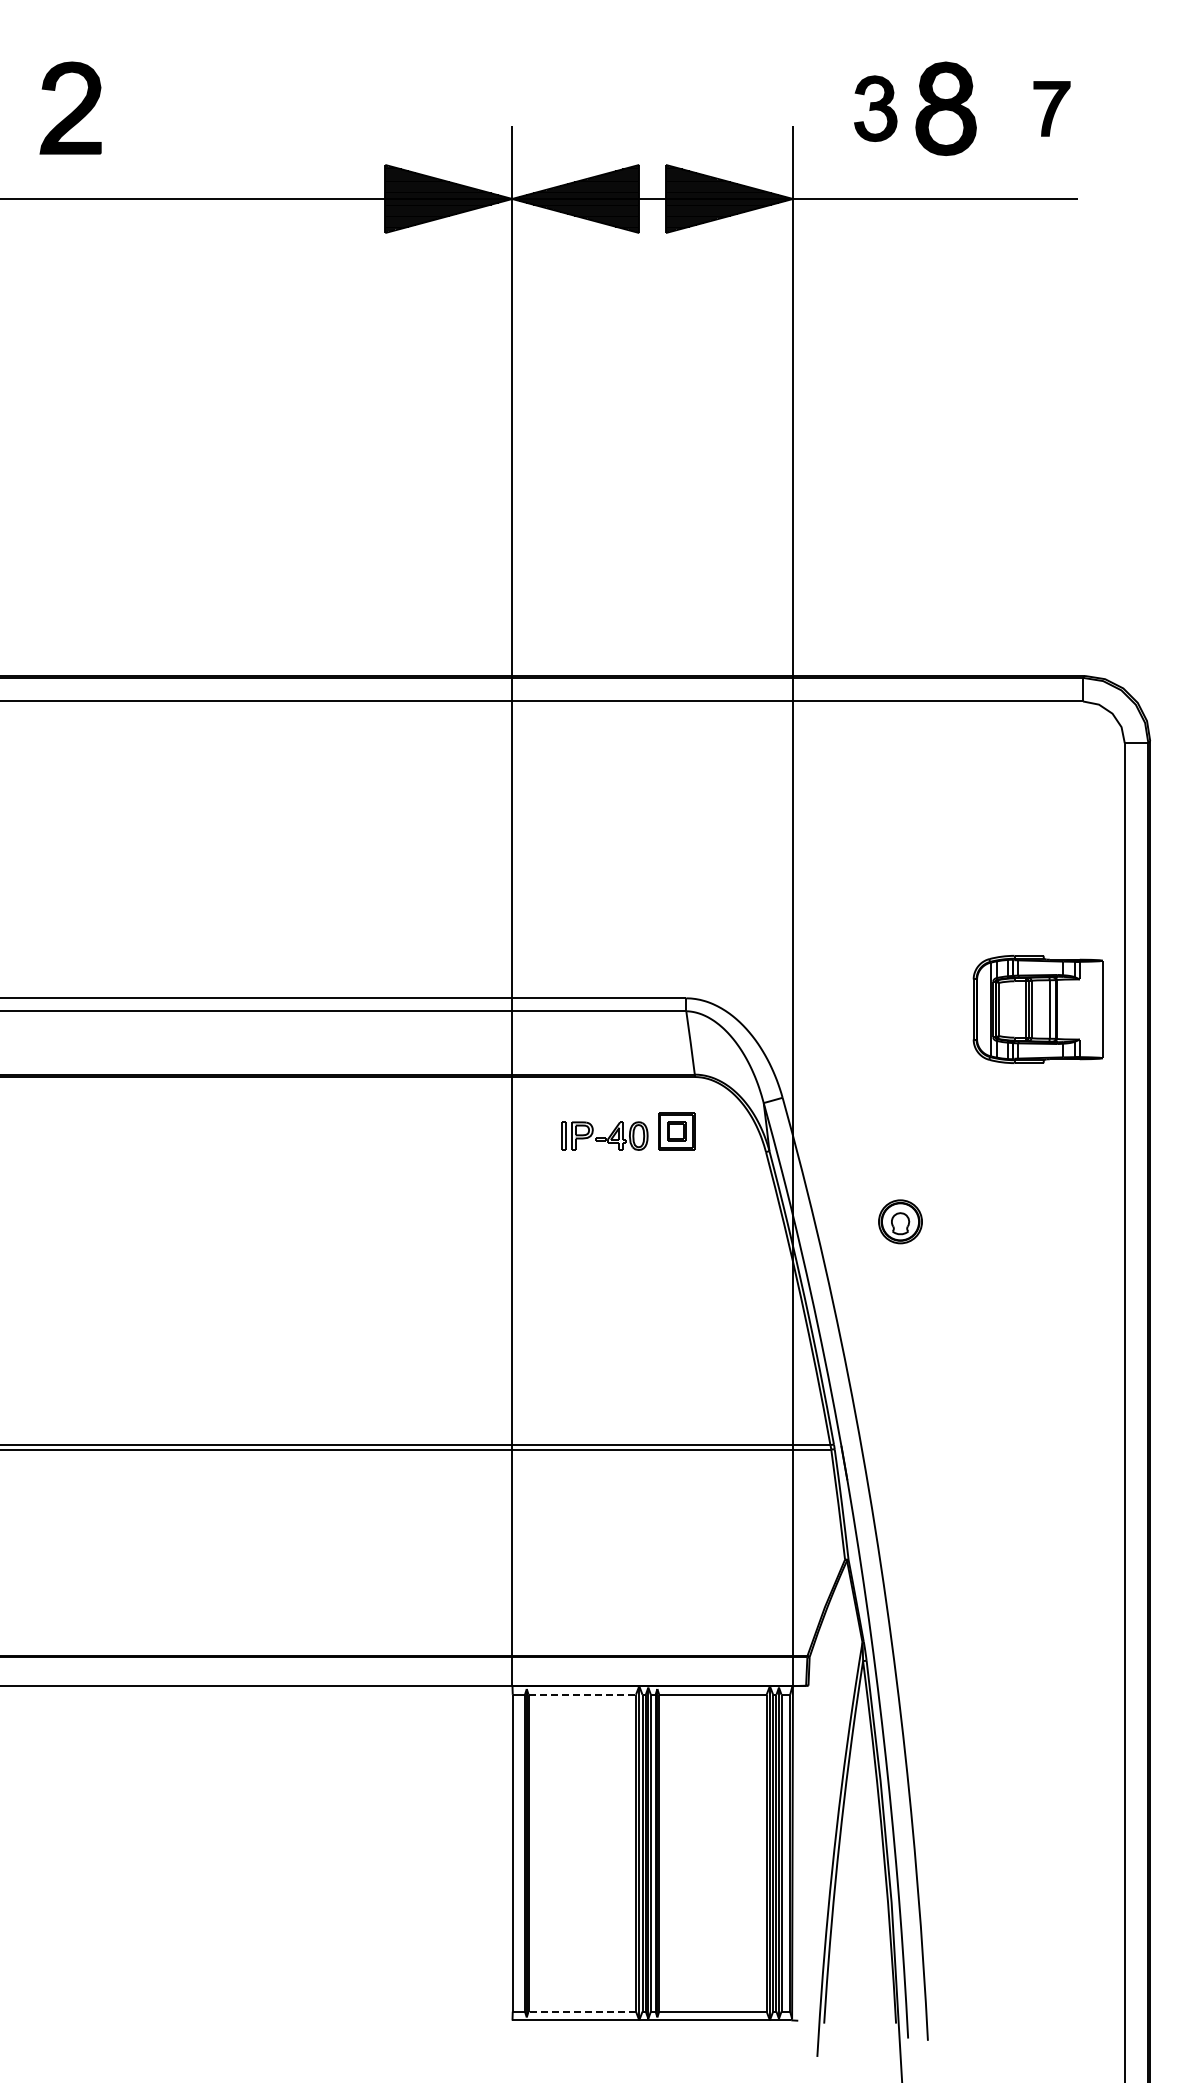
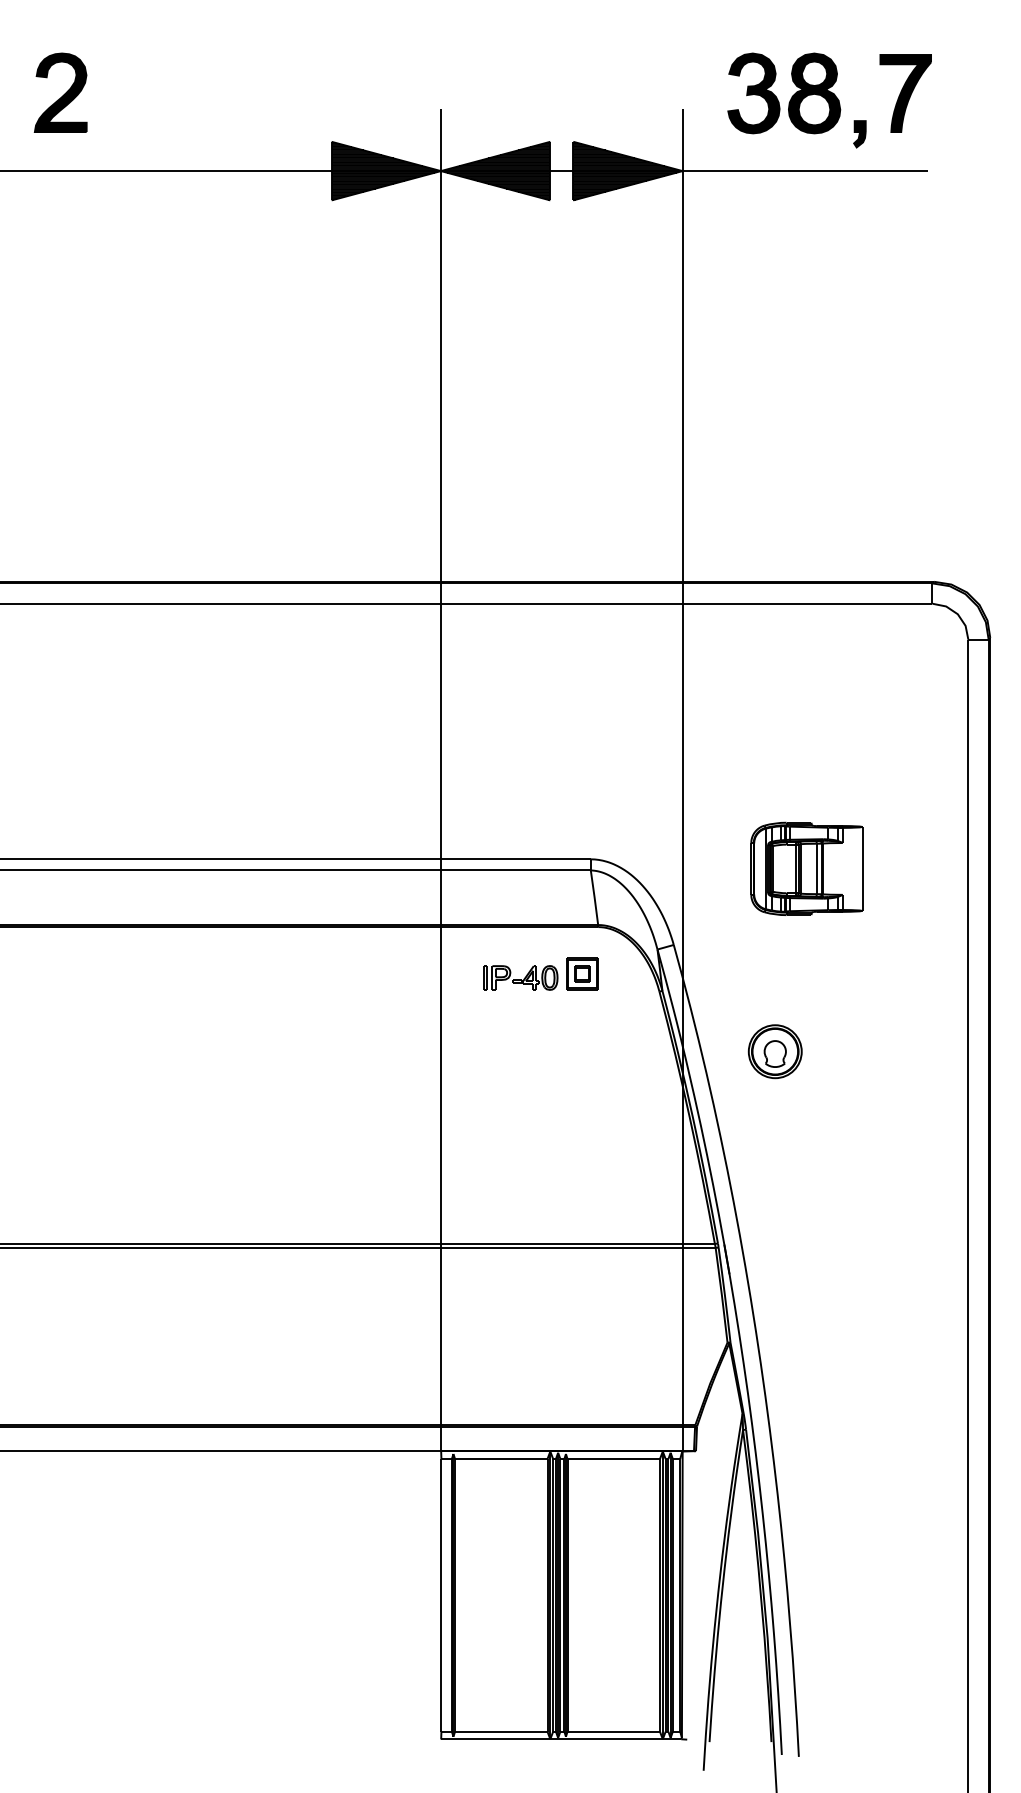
part: (875, 108) -> (753, 93), size x1.43
part: (1051, 108) -> (905, 93), size x1.67
part: (998, 156) -> (859, 134), added
part: (1037, 1009) -> (806, 868), moved
part: (900, 1221) -> (775, 1051), size x1.43
line: (582, 1694) -> (501, 1458), dashed -> solid
line: (582, 2011) -> (501, 1731), dashed -> solid

